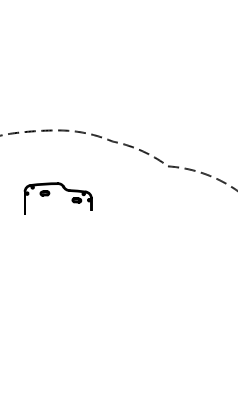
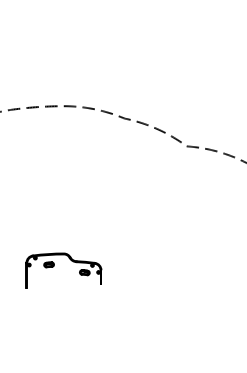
part: (49, 195) -> (54, 267), moved

